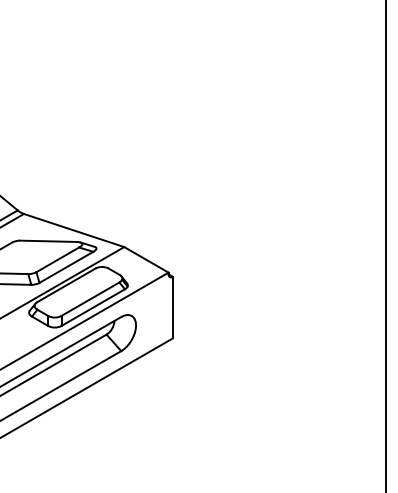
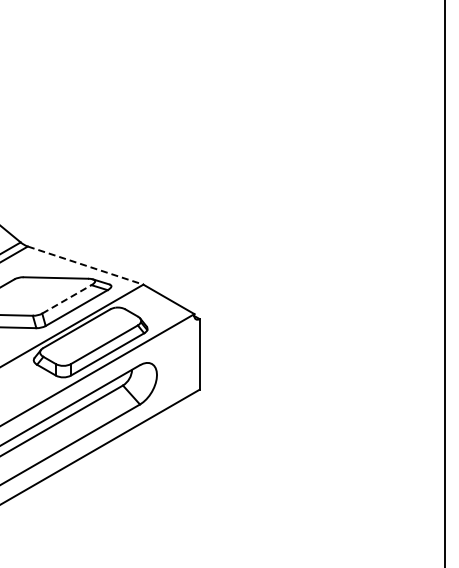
line: (73, 230) -> (85, 265), solid -> dashed
line: (58, 259) -> (67, 299), solid -> dashed

